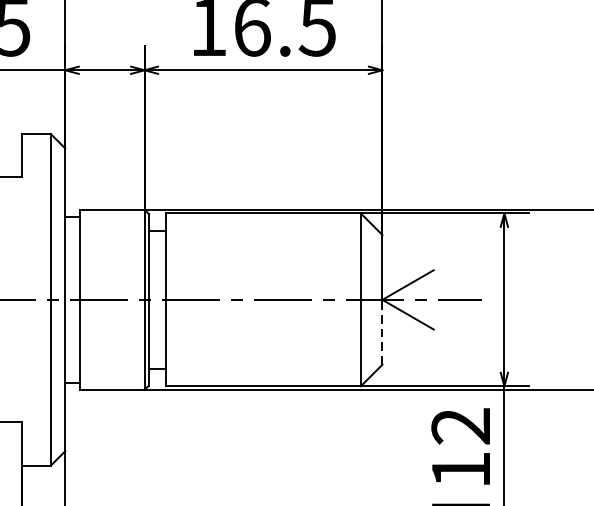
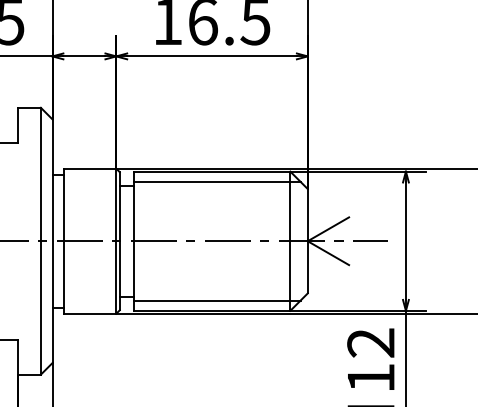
line: (269, 225) -> (216, 181), added
line: (382, 331) -> (307, 266), dashed -> solid
line: (269, 373) -> (216, 300), added

